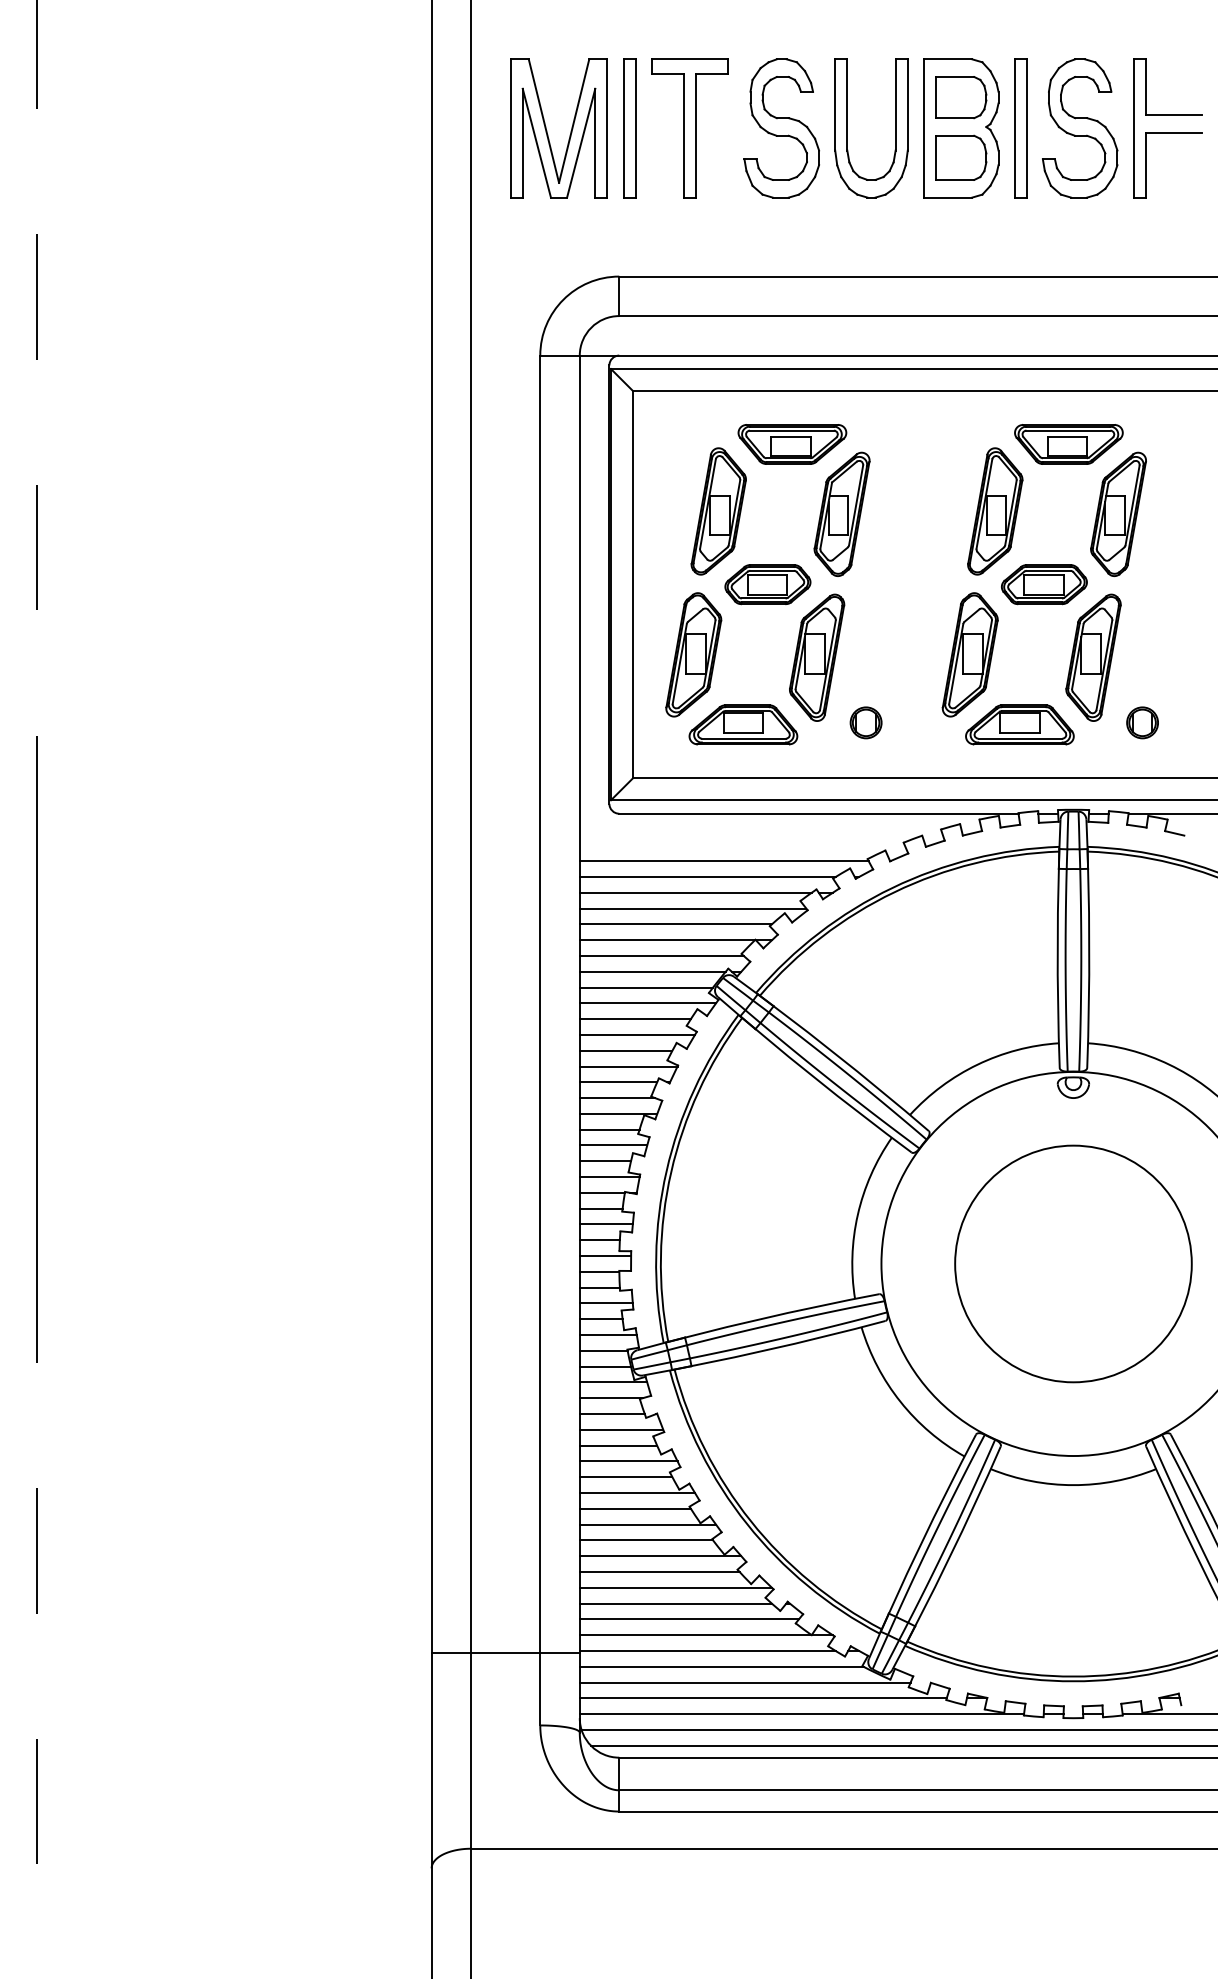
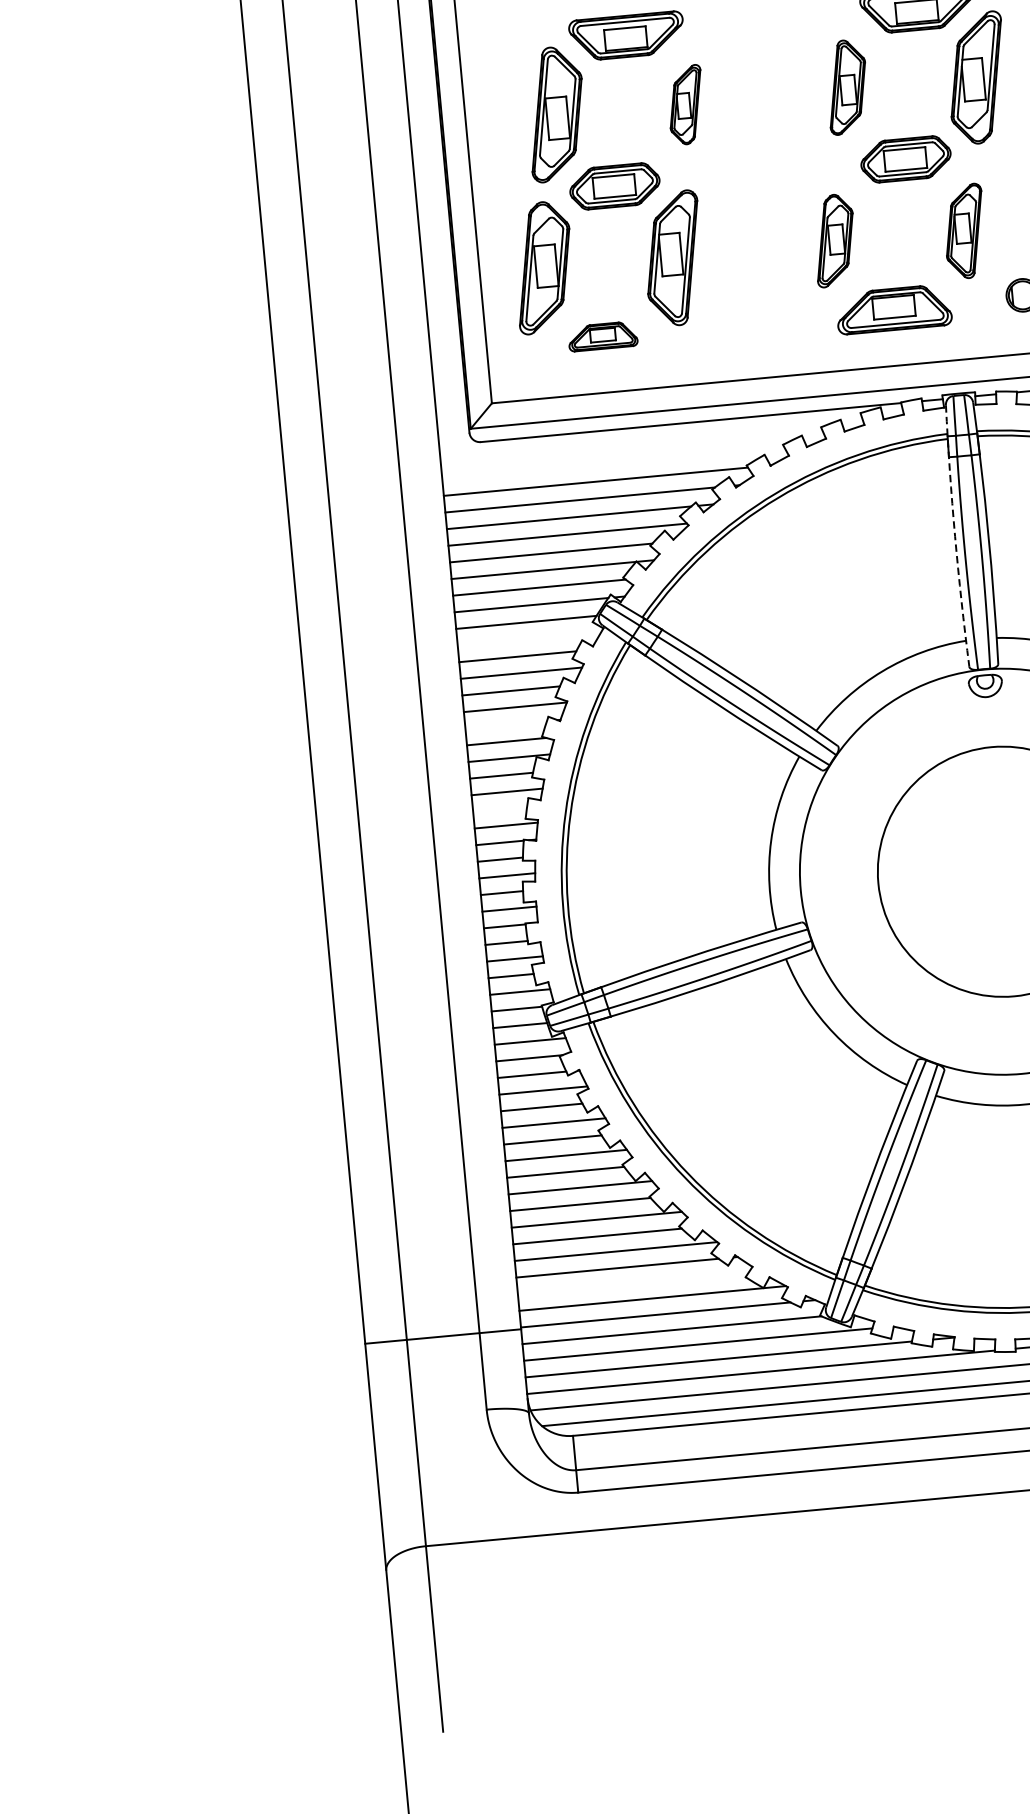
part: (995, 511) -> (847, 87), size x0.7
part: (841, 513) -> (685, 104), size x0.6
part: (969, 654) -> (833, 240), size x0.7
part: (1093, 657) -> (964, 231), size x0.7
part: (865, 722) -> (731, 322), removed
part: (743, 724) -> (602, 336), size x0.6
arc: (1057, 943) -> (954, 535), solid -> dashed
line: (647, 1003) -> (529, 639), removed
line: (618, 1082) -> (506, 725), removed
line: (605, 1161) -> (500, 809), removed
line: (688, 1619) -> (632, 1283), removed

